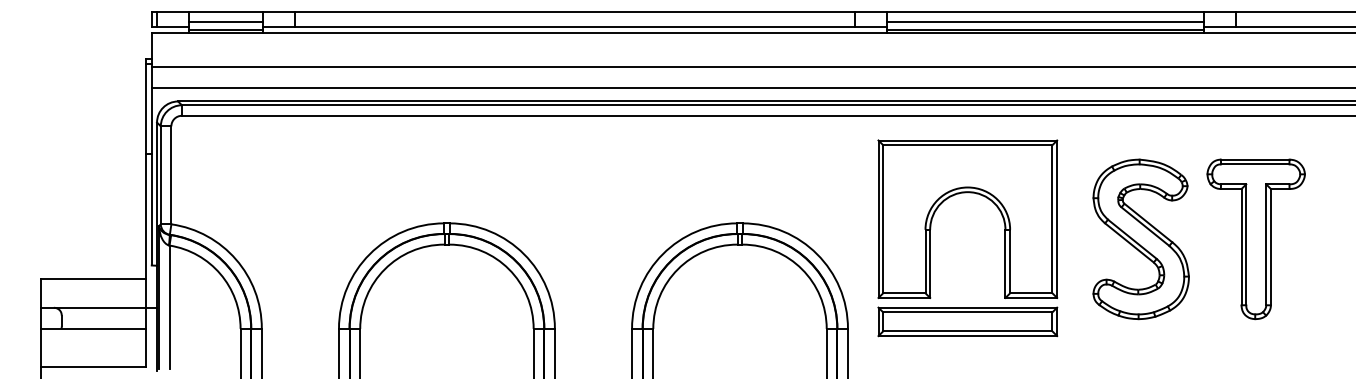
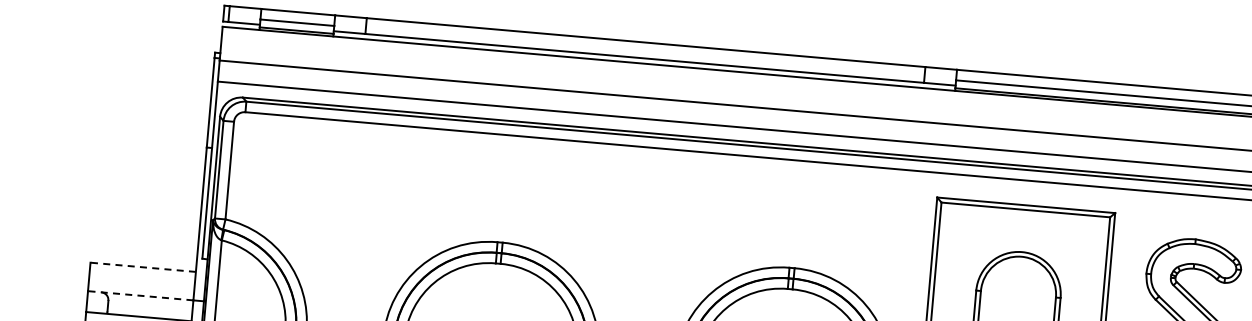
line: (93, 279) -> (143, 267), solid -> dashed
line: (93, 307) -> (140, 295), solid -> dashed

